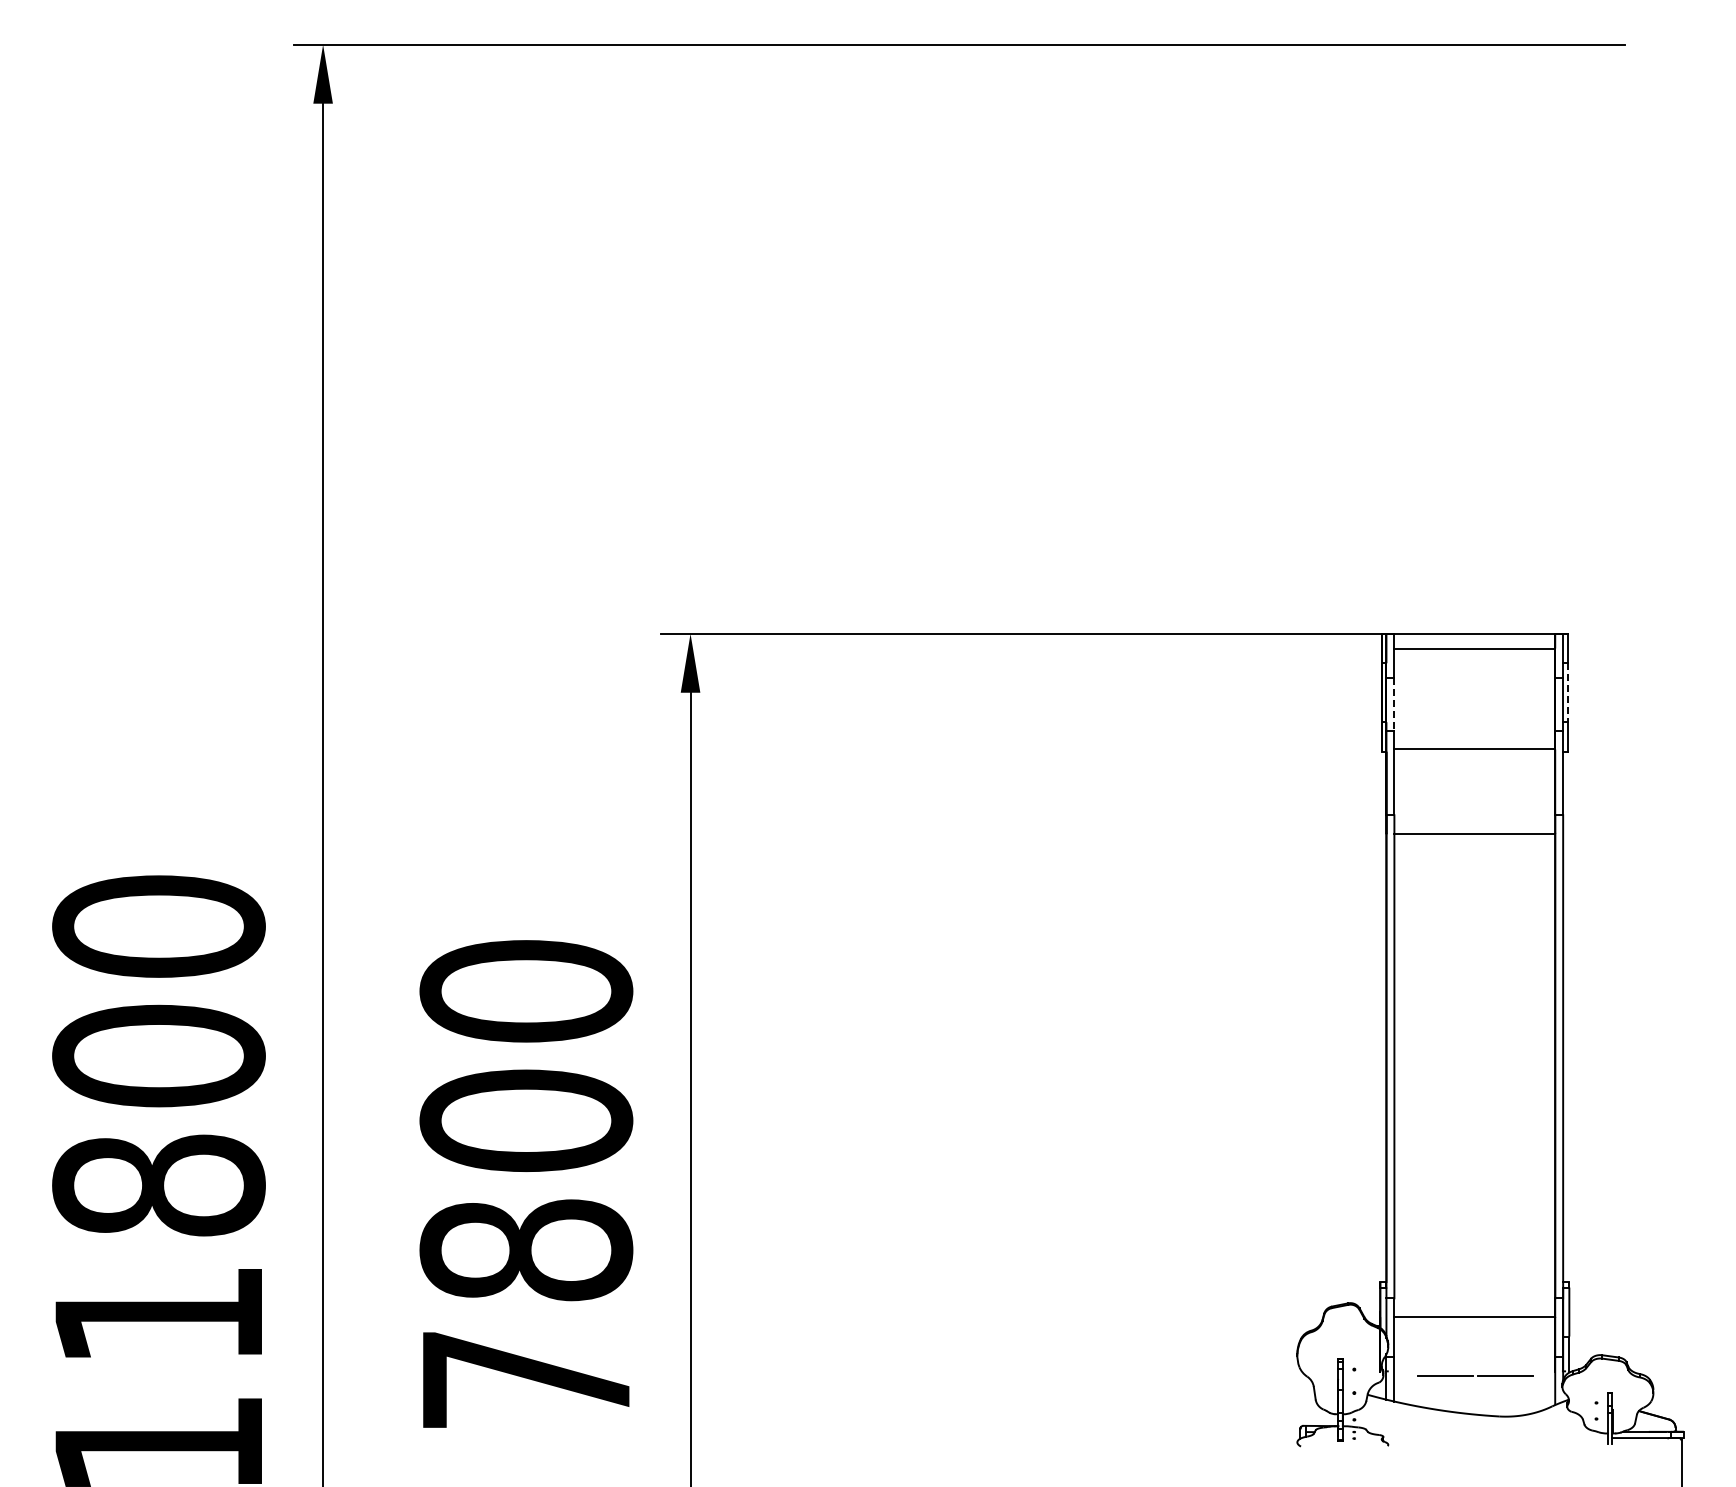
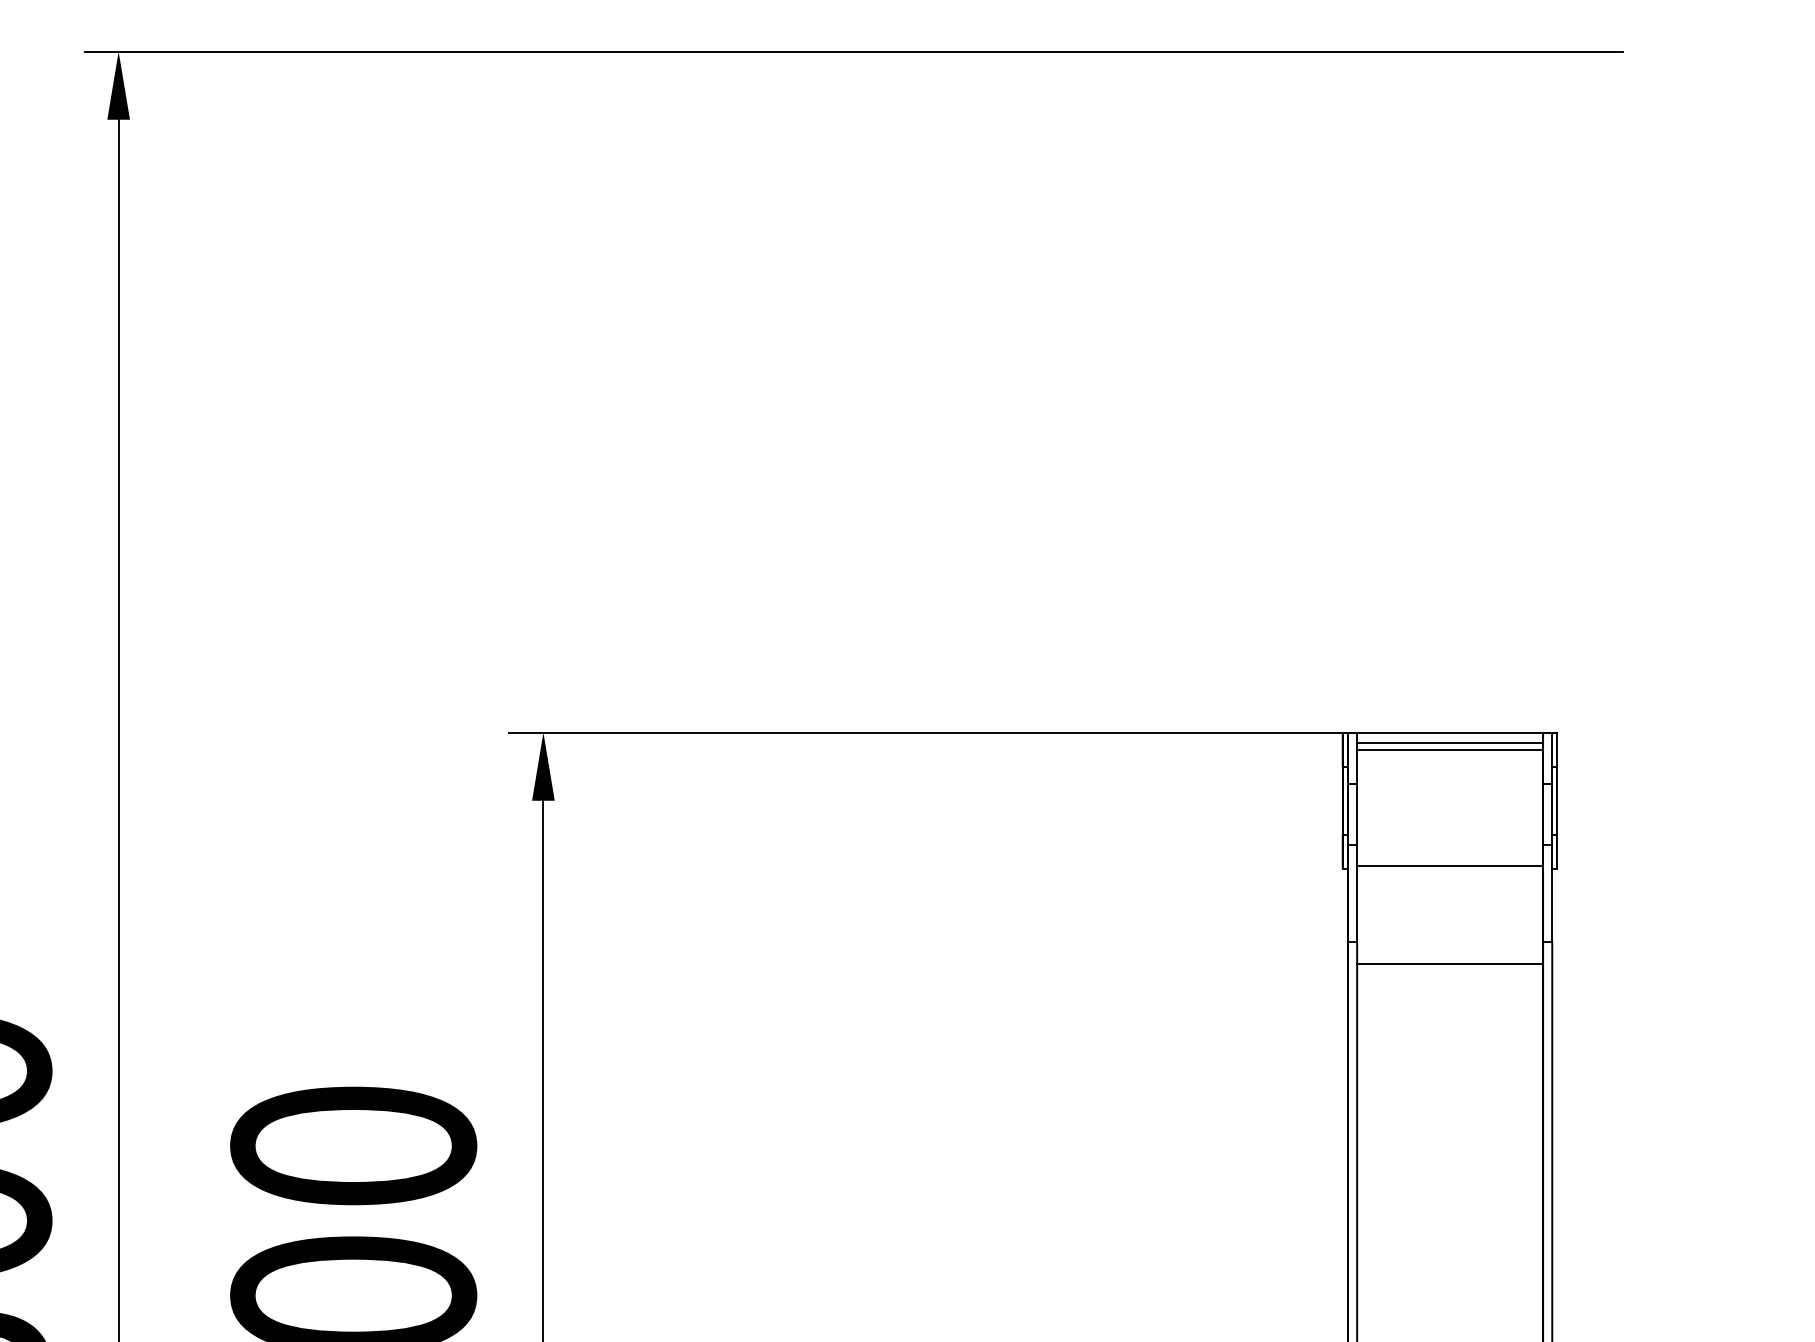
line: (1474, 642) -> (1449, 742), added
line: (1567, 693) -> (1557, 801), dashed -> solid
line: (1394, 704) -> (1357, 814), dashed -> solid

